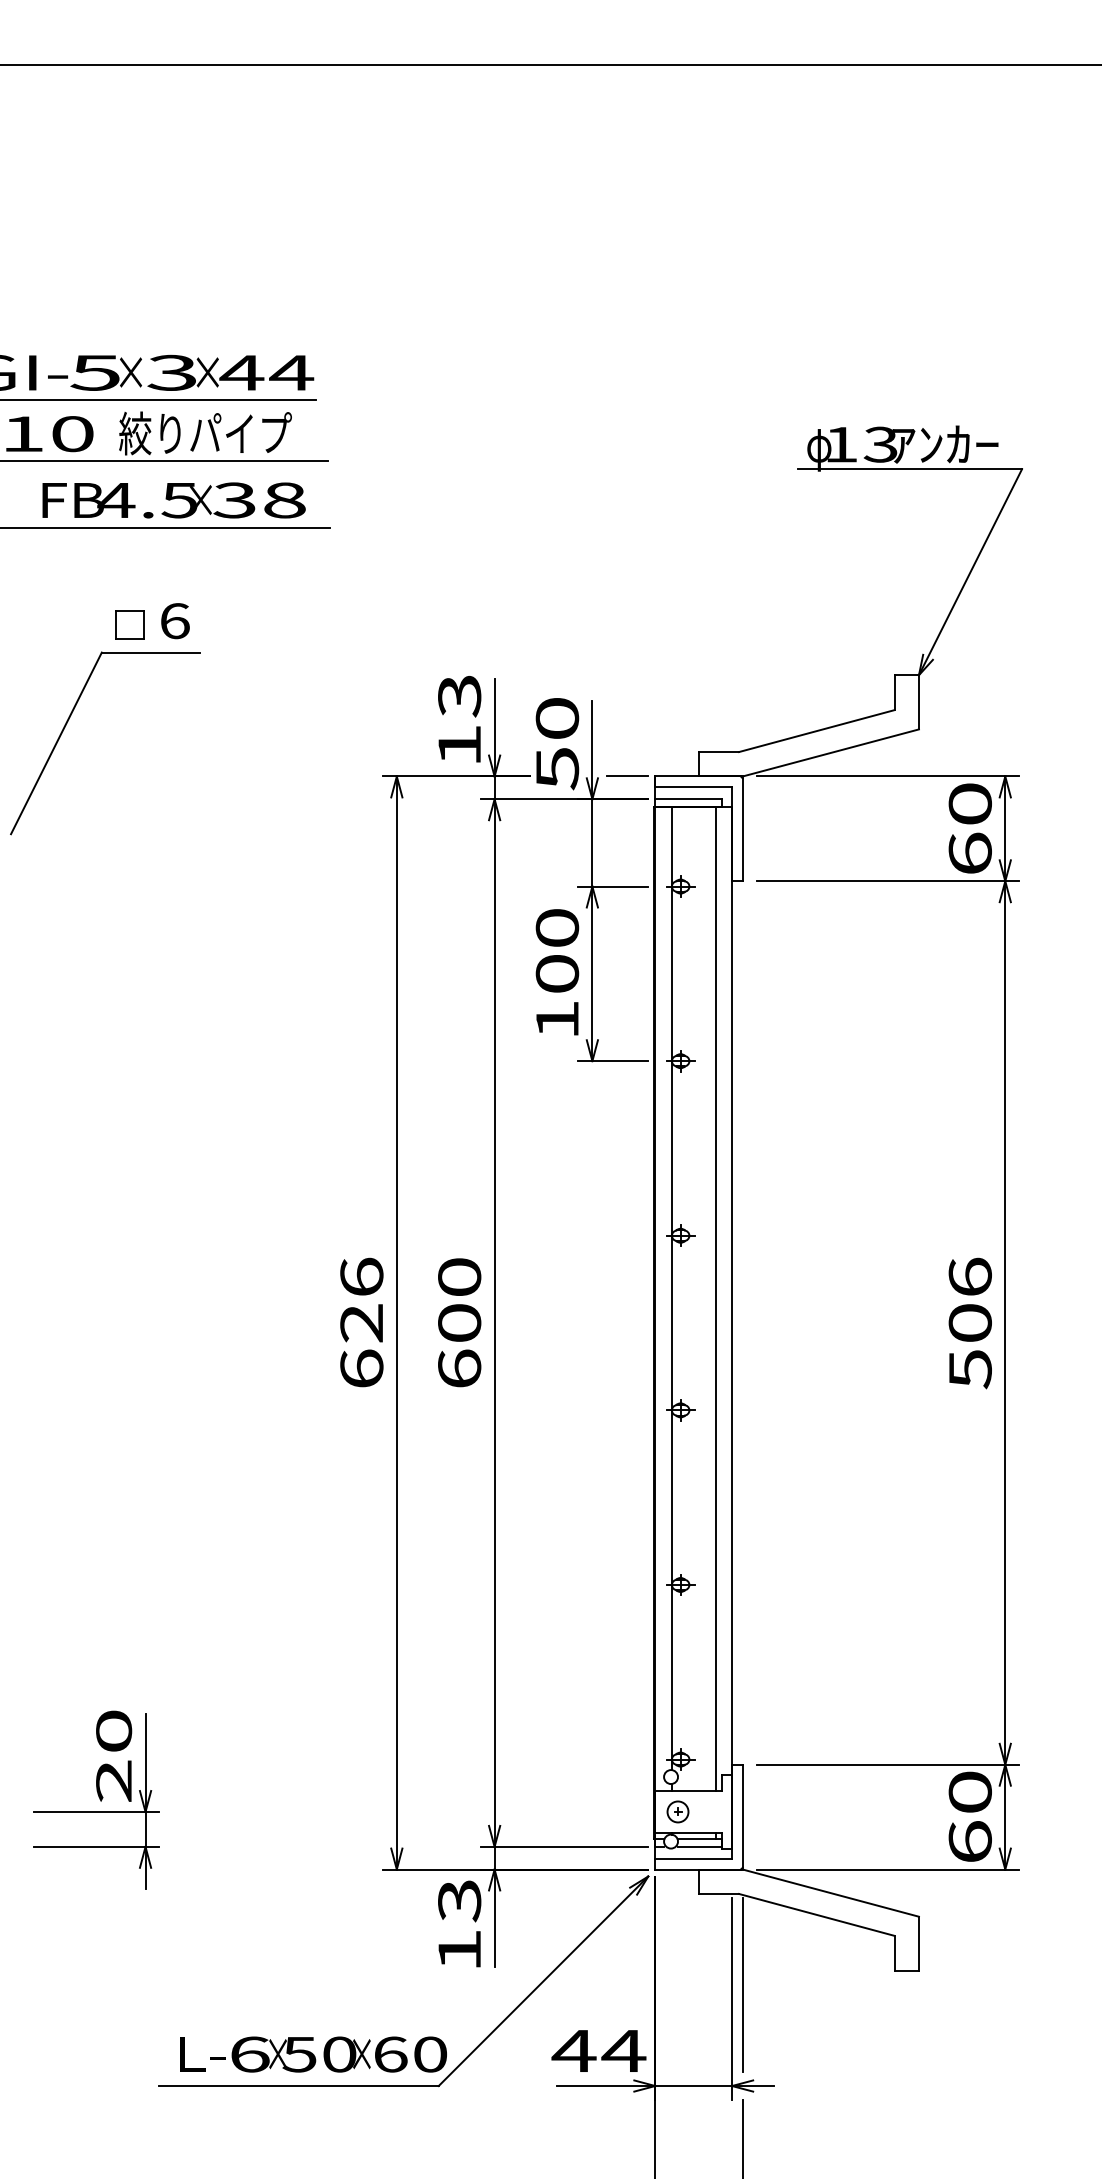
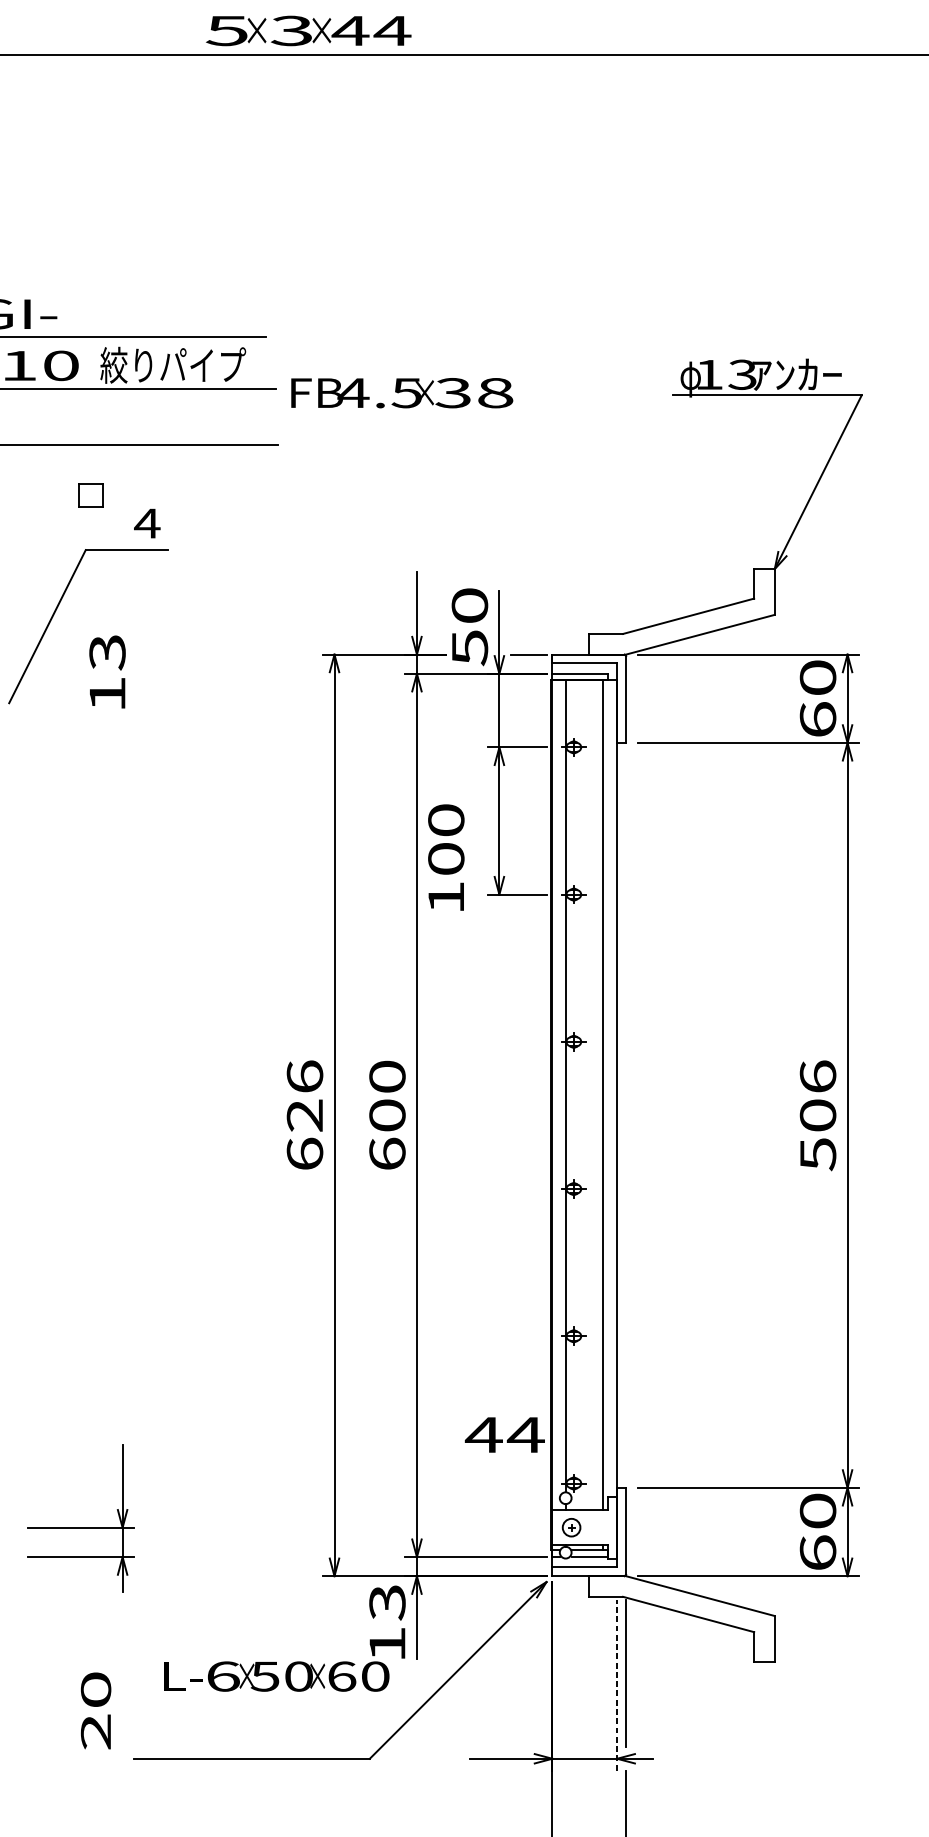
text: (192, 372) -> (308, 30), moved
text: (173, 500) -> (401, 393), moved
text: (174, 621) -> (147, 523), 6 -> 4
part: (129, 624) -> (90, 495), moved
text: (459, 719) -> (107, 672), moved
text: (557, 972) -> (446, 857), moved
text: (114, 1755) -> (96, 1710), moved
line: (732, 1998) -> (617, 1684), solid -> dashed
text: (598, 2050) -> (504, 1434), moved
text: (313, 2054) -> (276, 1676), moved

